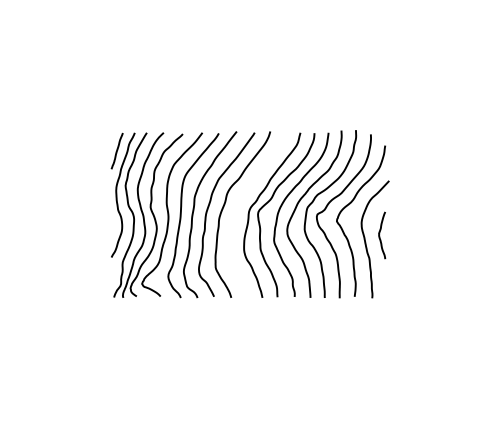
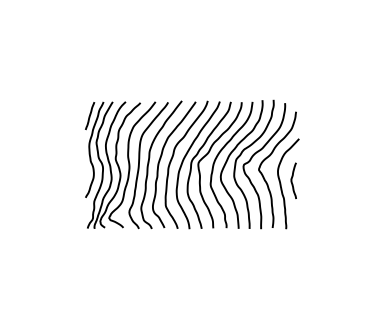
curve: (242, 203) -> (186, 156), added

